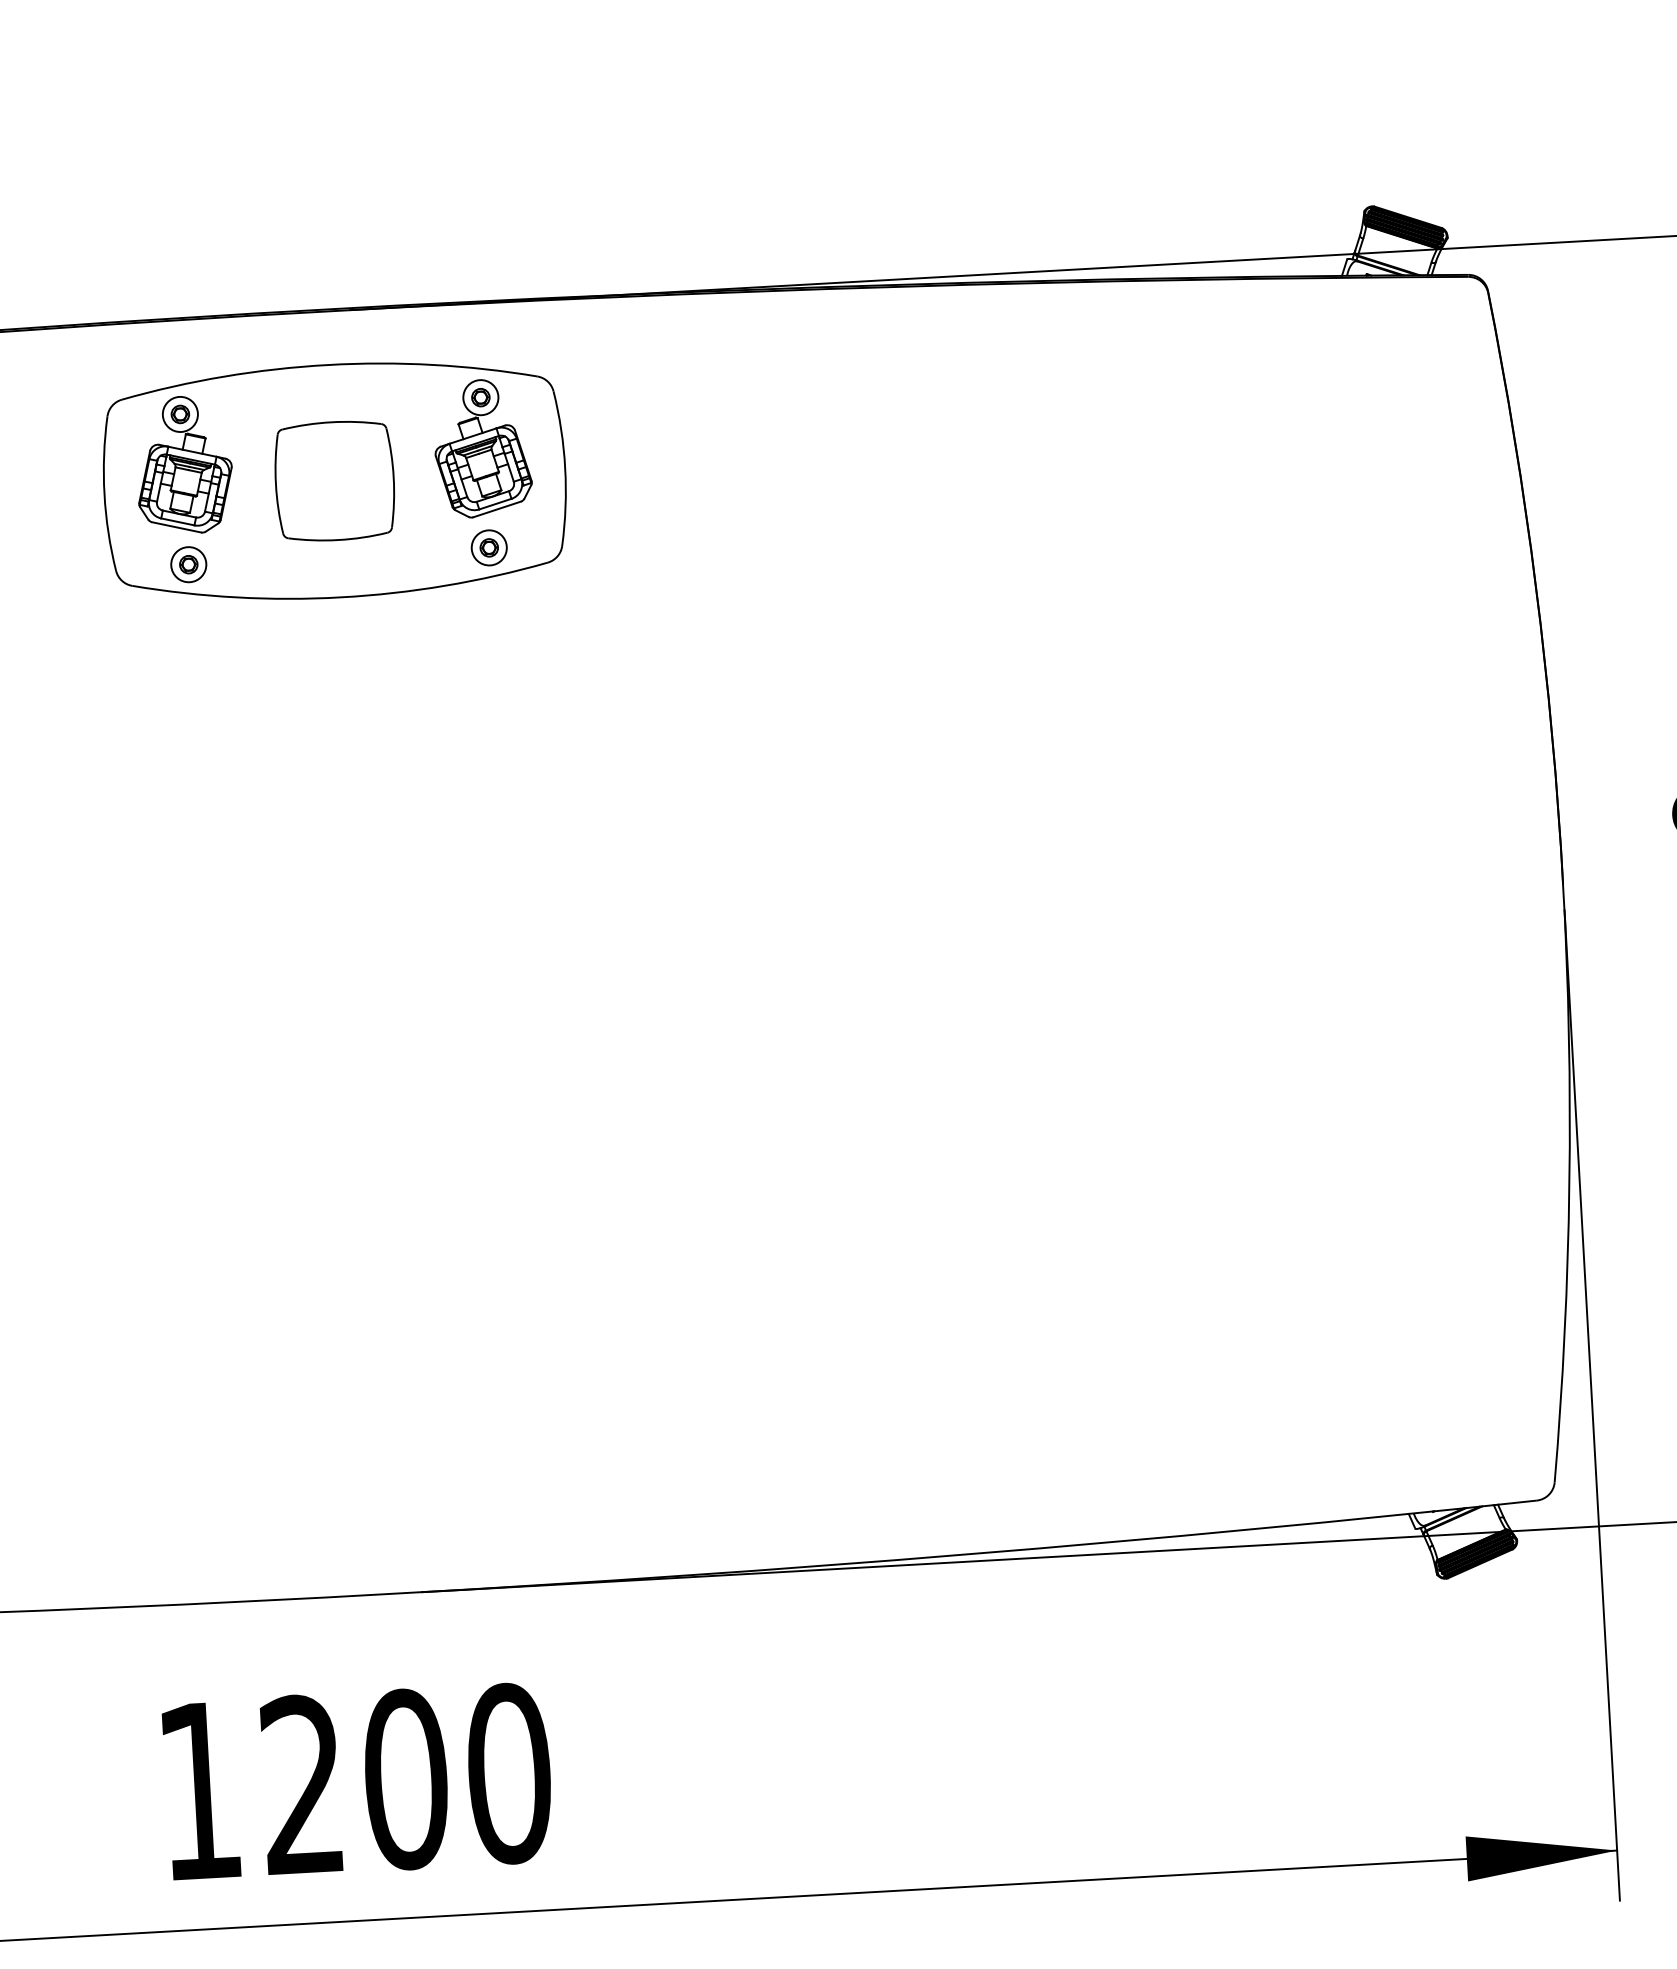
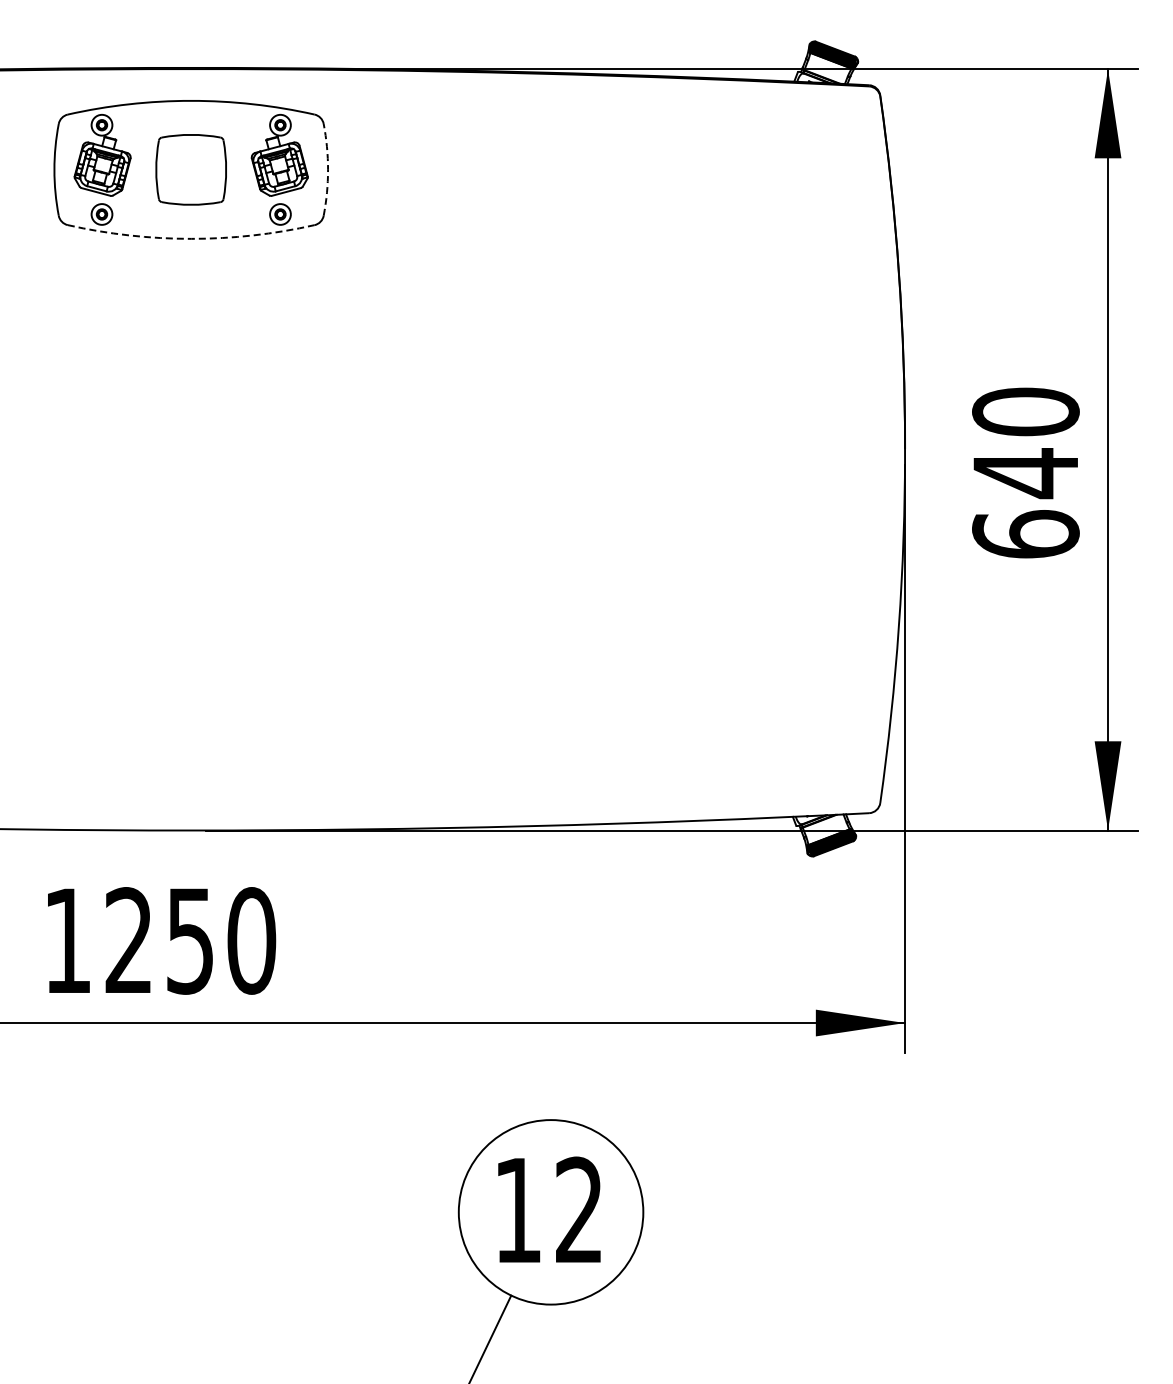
arc: (565, 467) -> (328, 169), solid -> dashed
arc: (341, 596) -> (191, 238), solid -> dashed
text: (406, 1778) -> (190, 940), 1200 -> 1250

